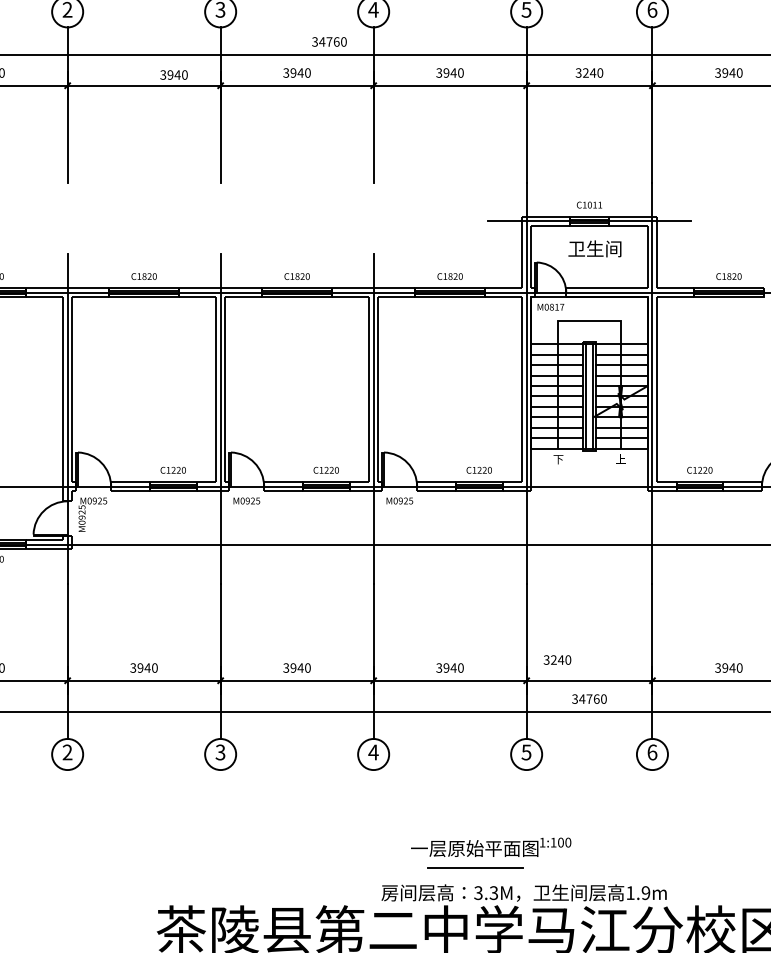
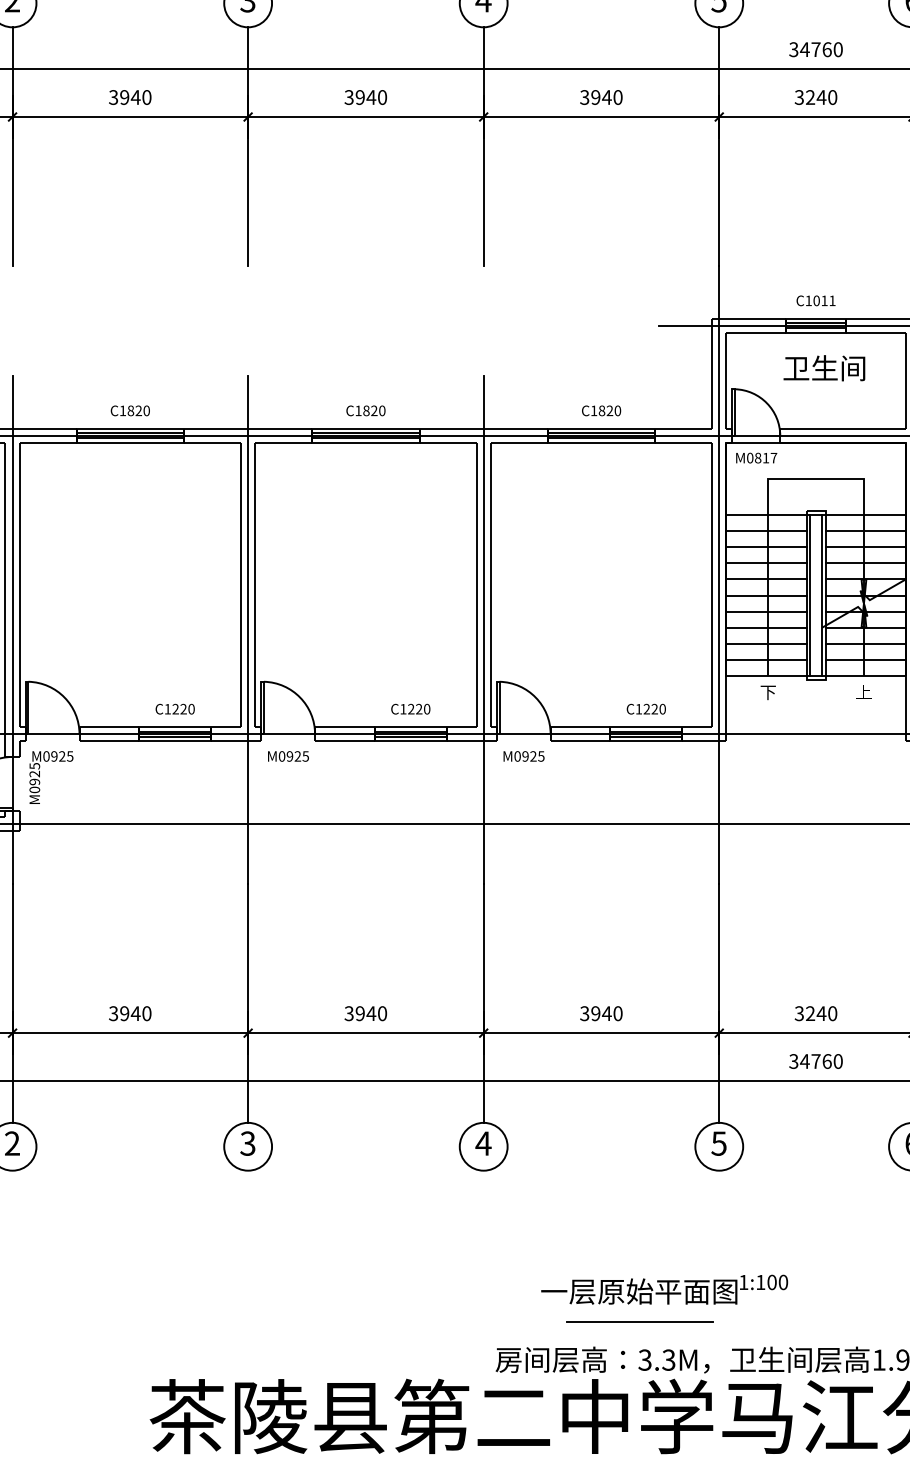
text: (329, 41) -> (816, 48), moved
text: (173, 74) -> (129, 96), moved
text: (557, 659) -> (816, 1012), moved

